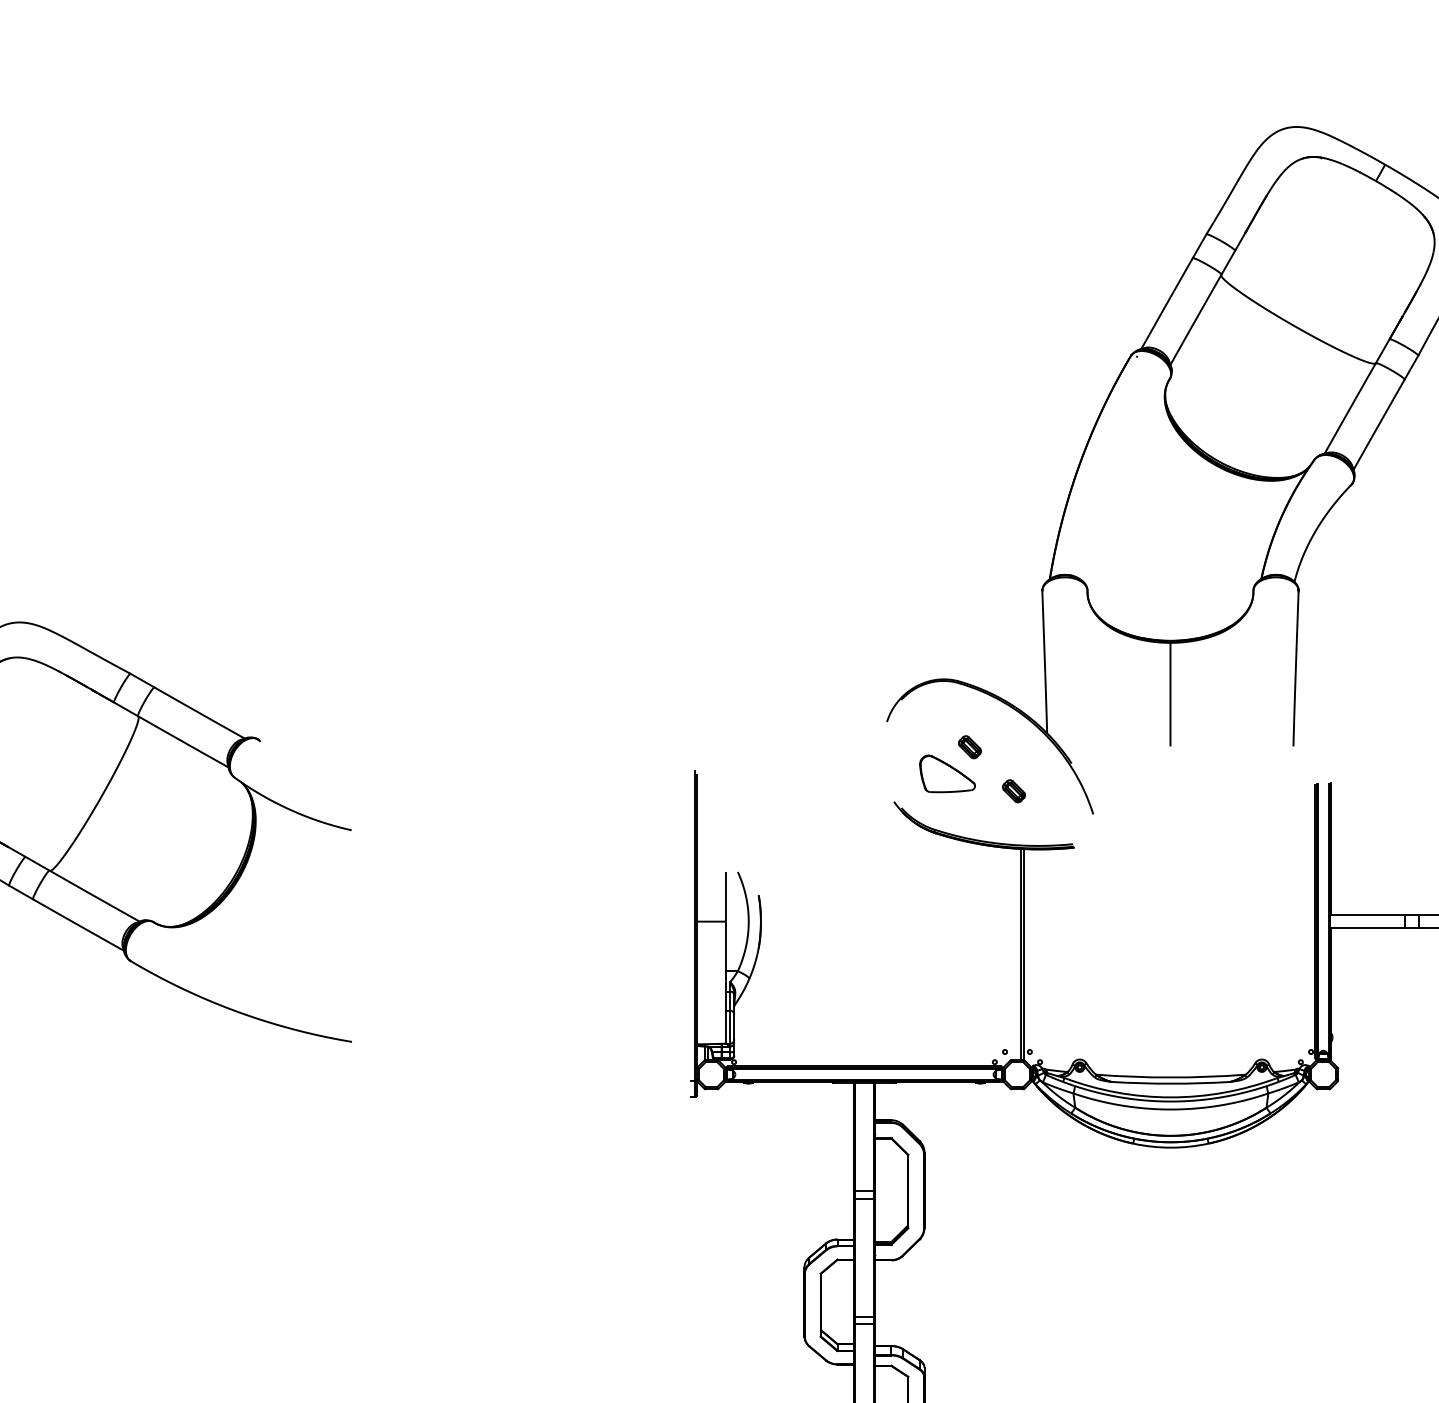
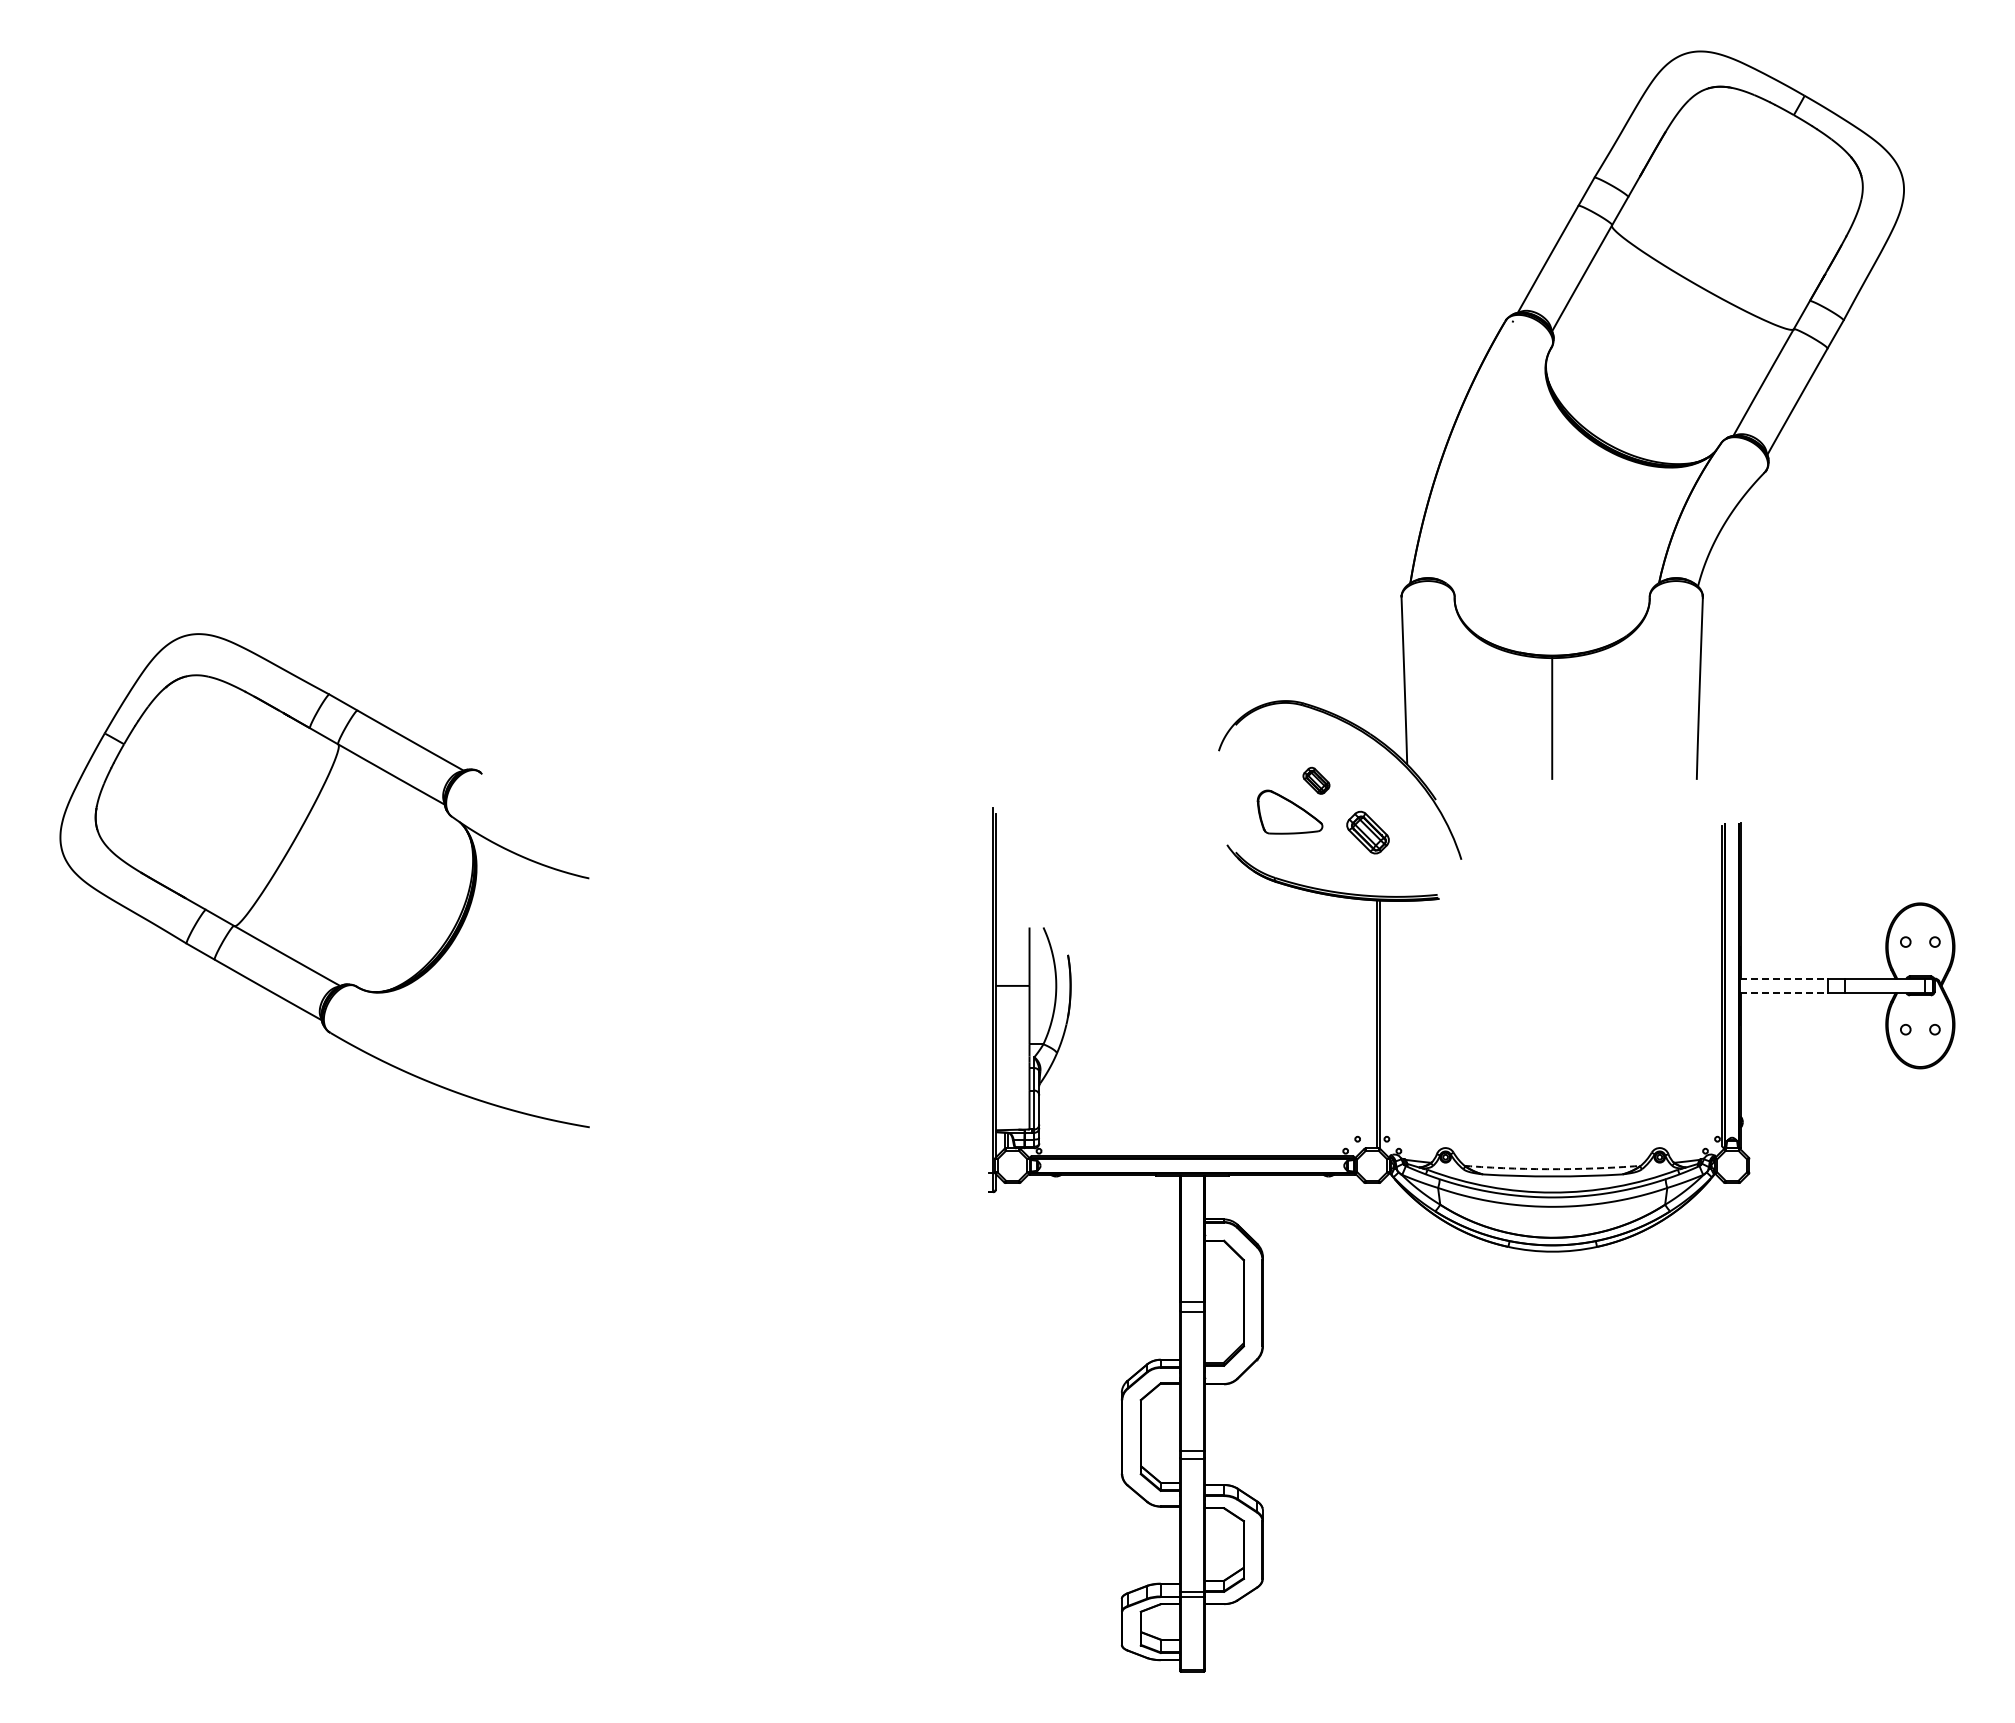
part: (1014, 791) -> (1368, 832), size x1.6
line: (1368, 915) -> (1784, 978), solid -> dashed
line: (1368, 928) -> (1784, 993), solid -> dashed
arc: (1170, 1077) -> (1552, 1169), solid -> dashed

